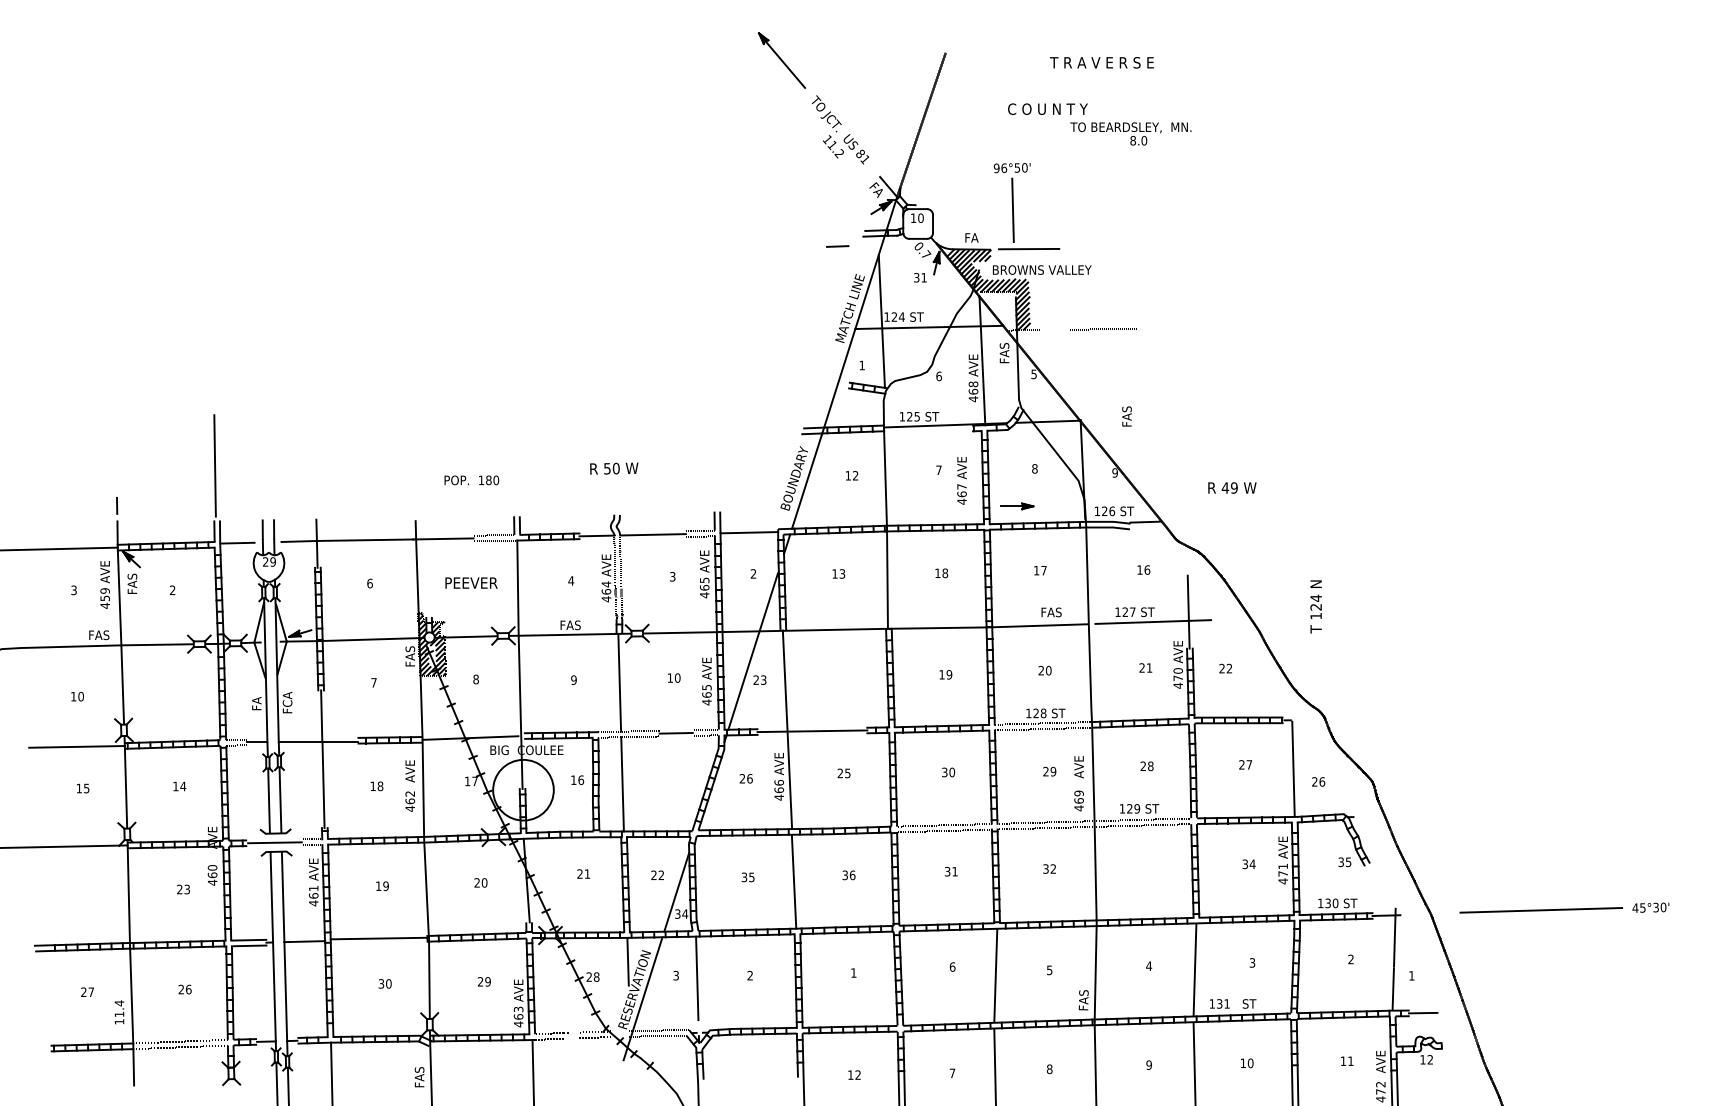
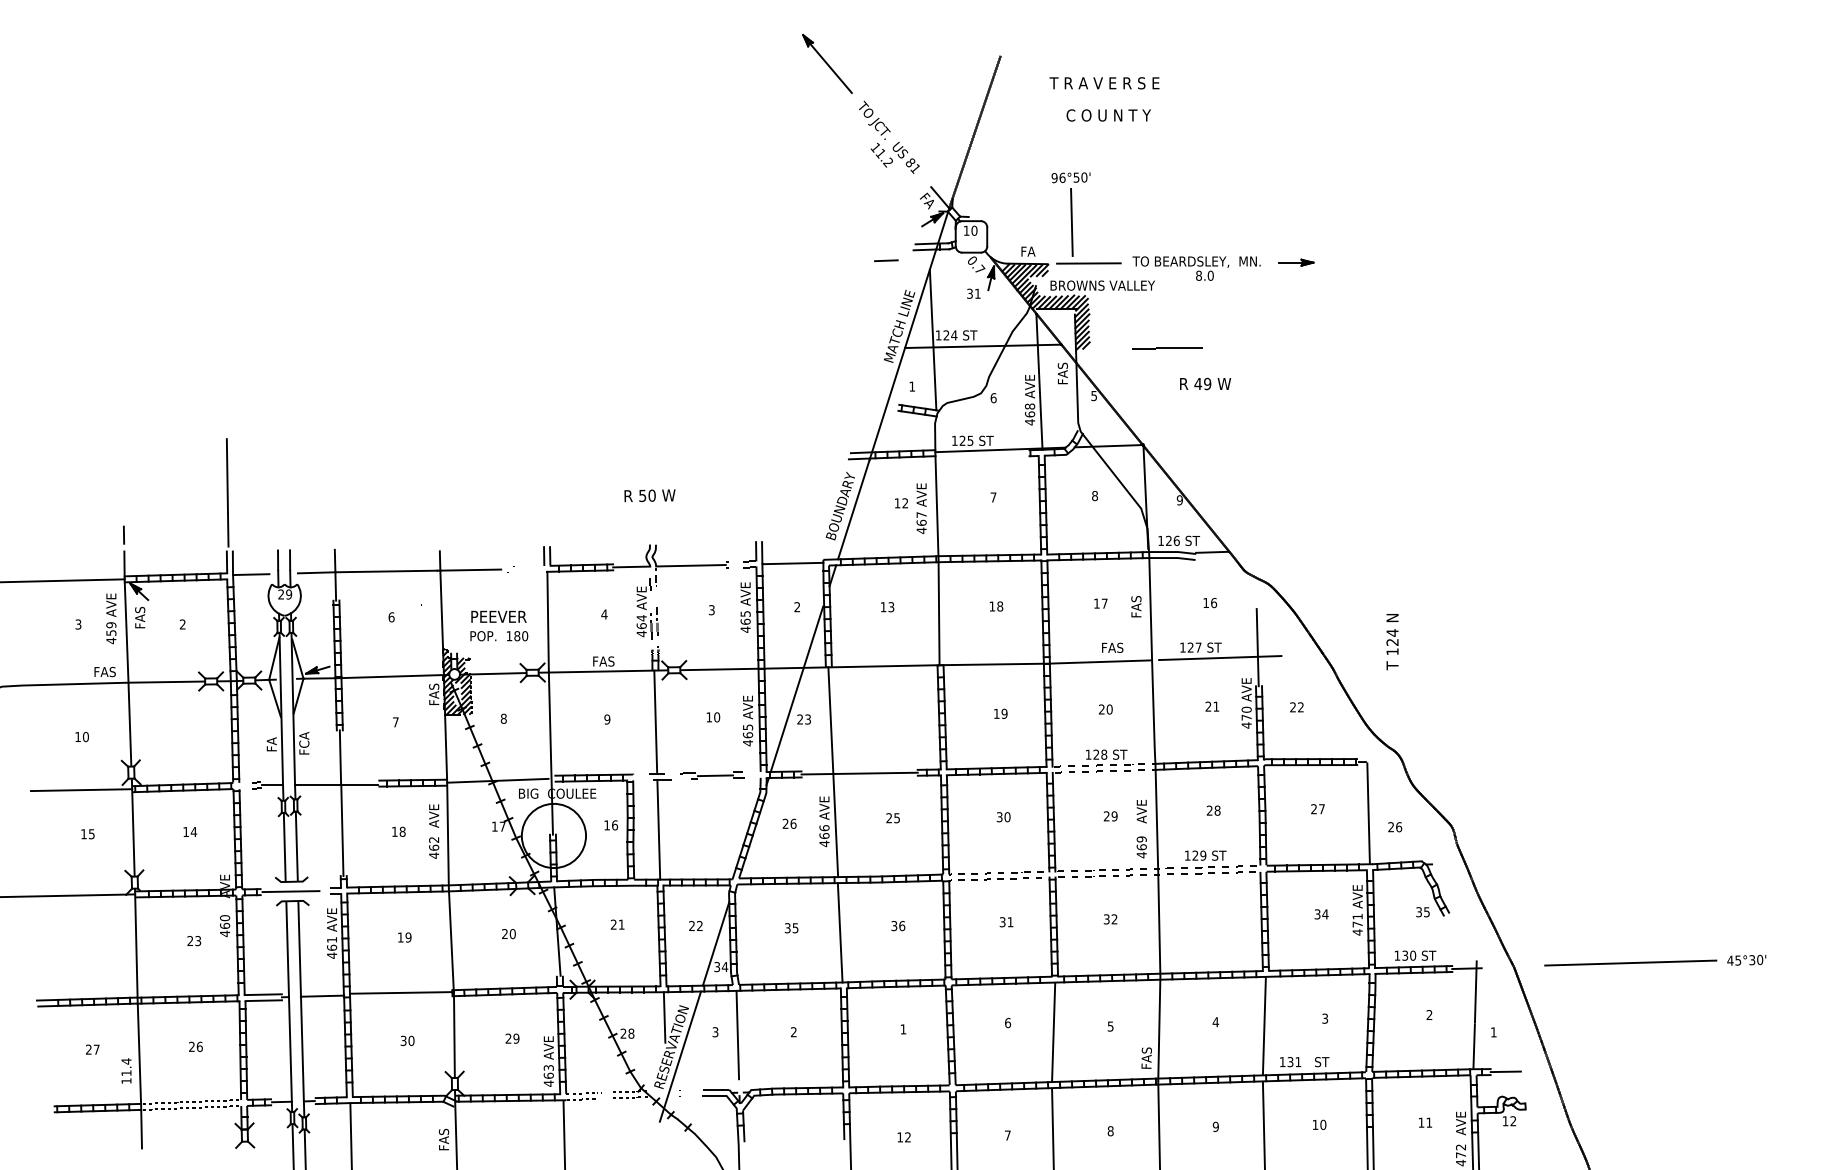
text: (1101, 62) -> (1104, 82), moved
text: (1130, 133) -> (1196, 268), moved
text: (1126, 416) -> (1135, 606), moved
text: (471, 480) -> (498, 636), moved
text: (961, 480) -> (921, 508), moved
text: (1232, 487) -> (1205, 383), moved
part: (1017, 506) -> (1296, 262), moved

